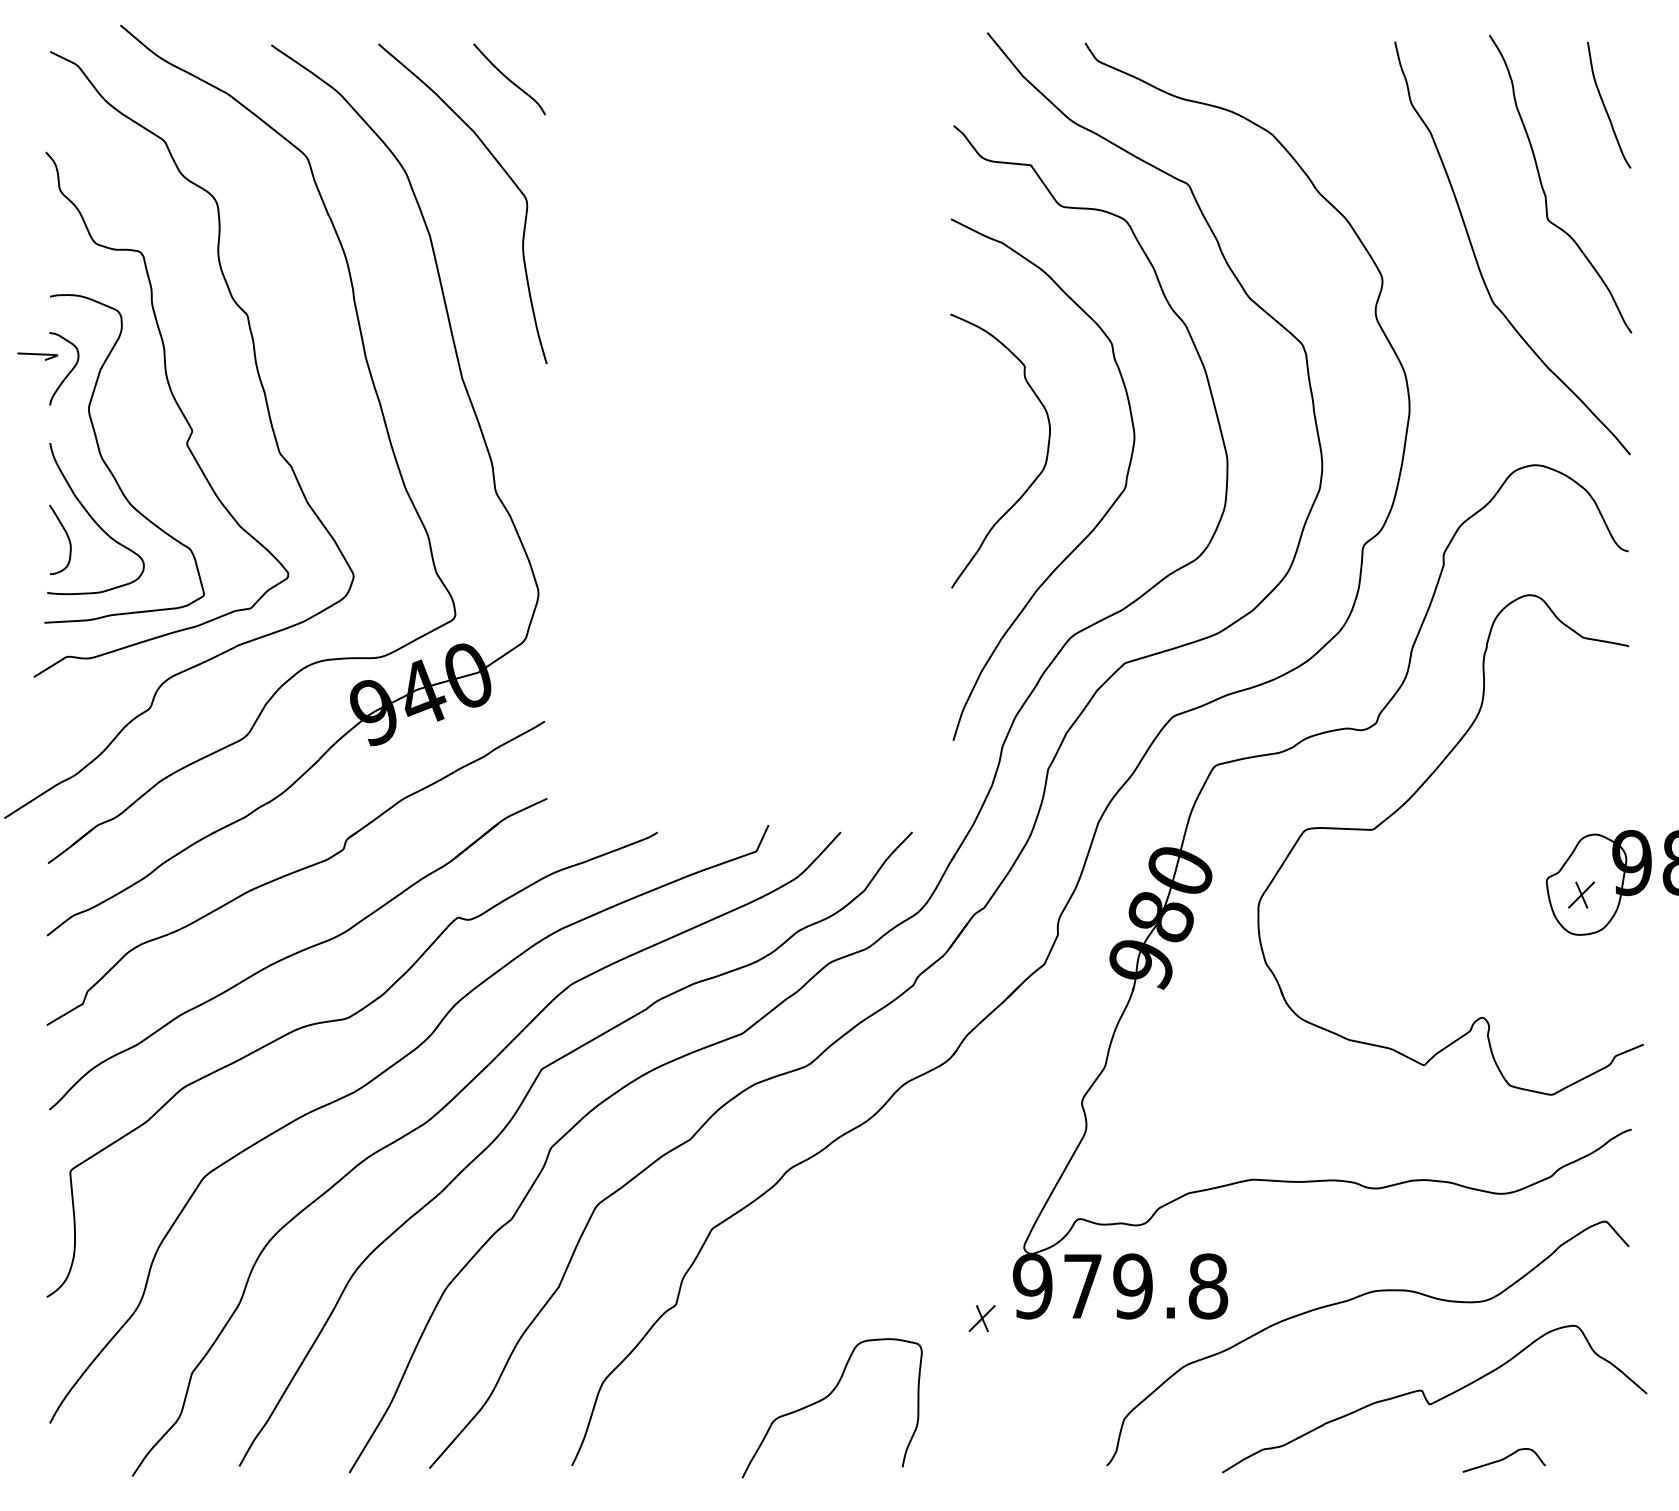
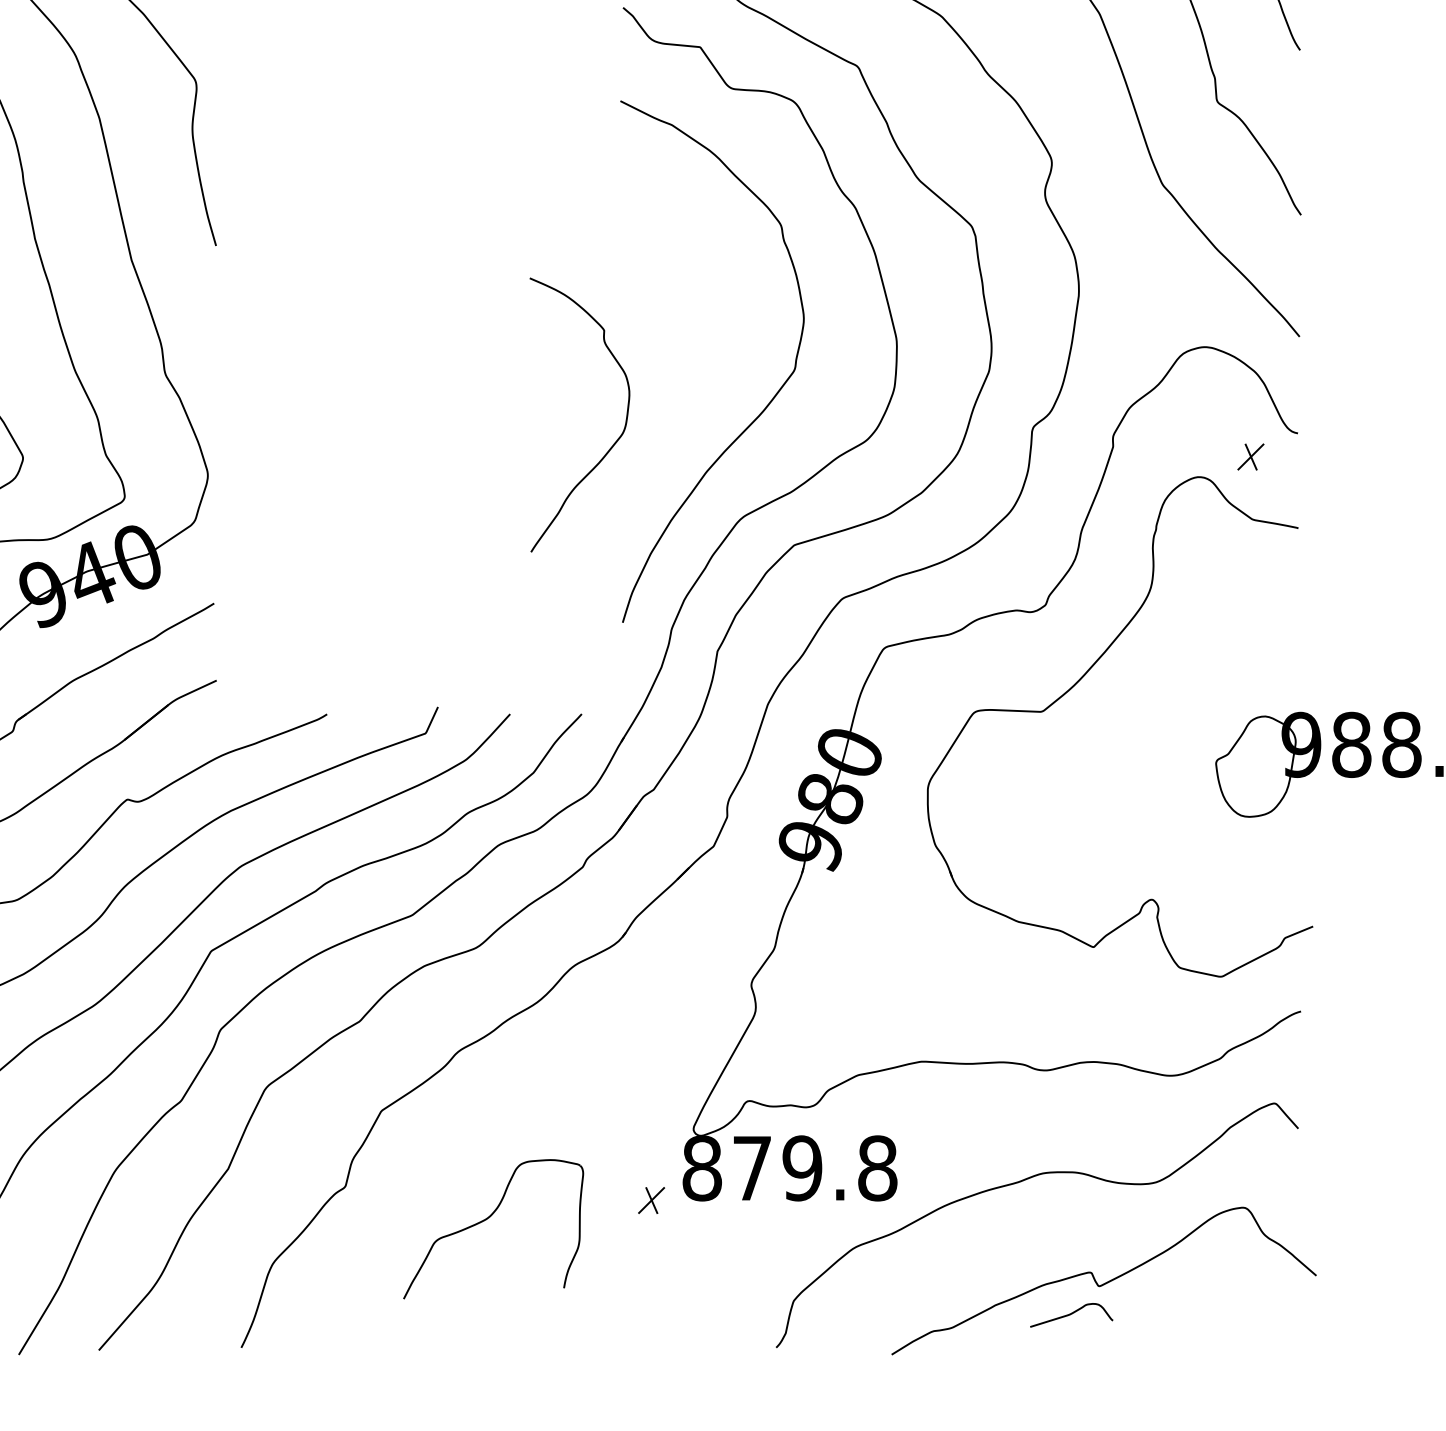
curve: (1036, 476) -> (615, 440), moved
part: (1581, 894) -> (1250, 456), moved
text: (1032, 1286) -> (701, 1168), 979.8 -> 879.8
part: (826, 1398) -> (487, 1219), moved
curve: (1503, 1460) -> (1070, 1315), moved

